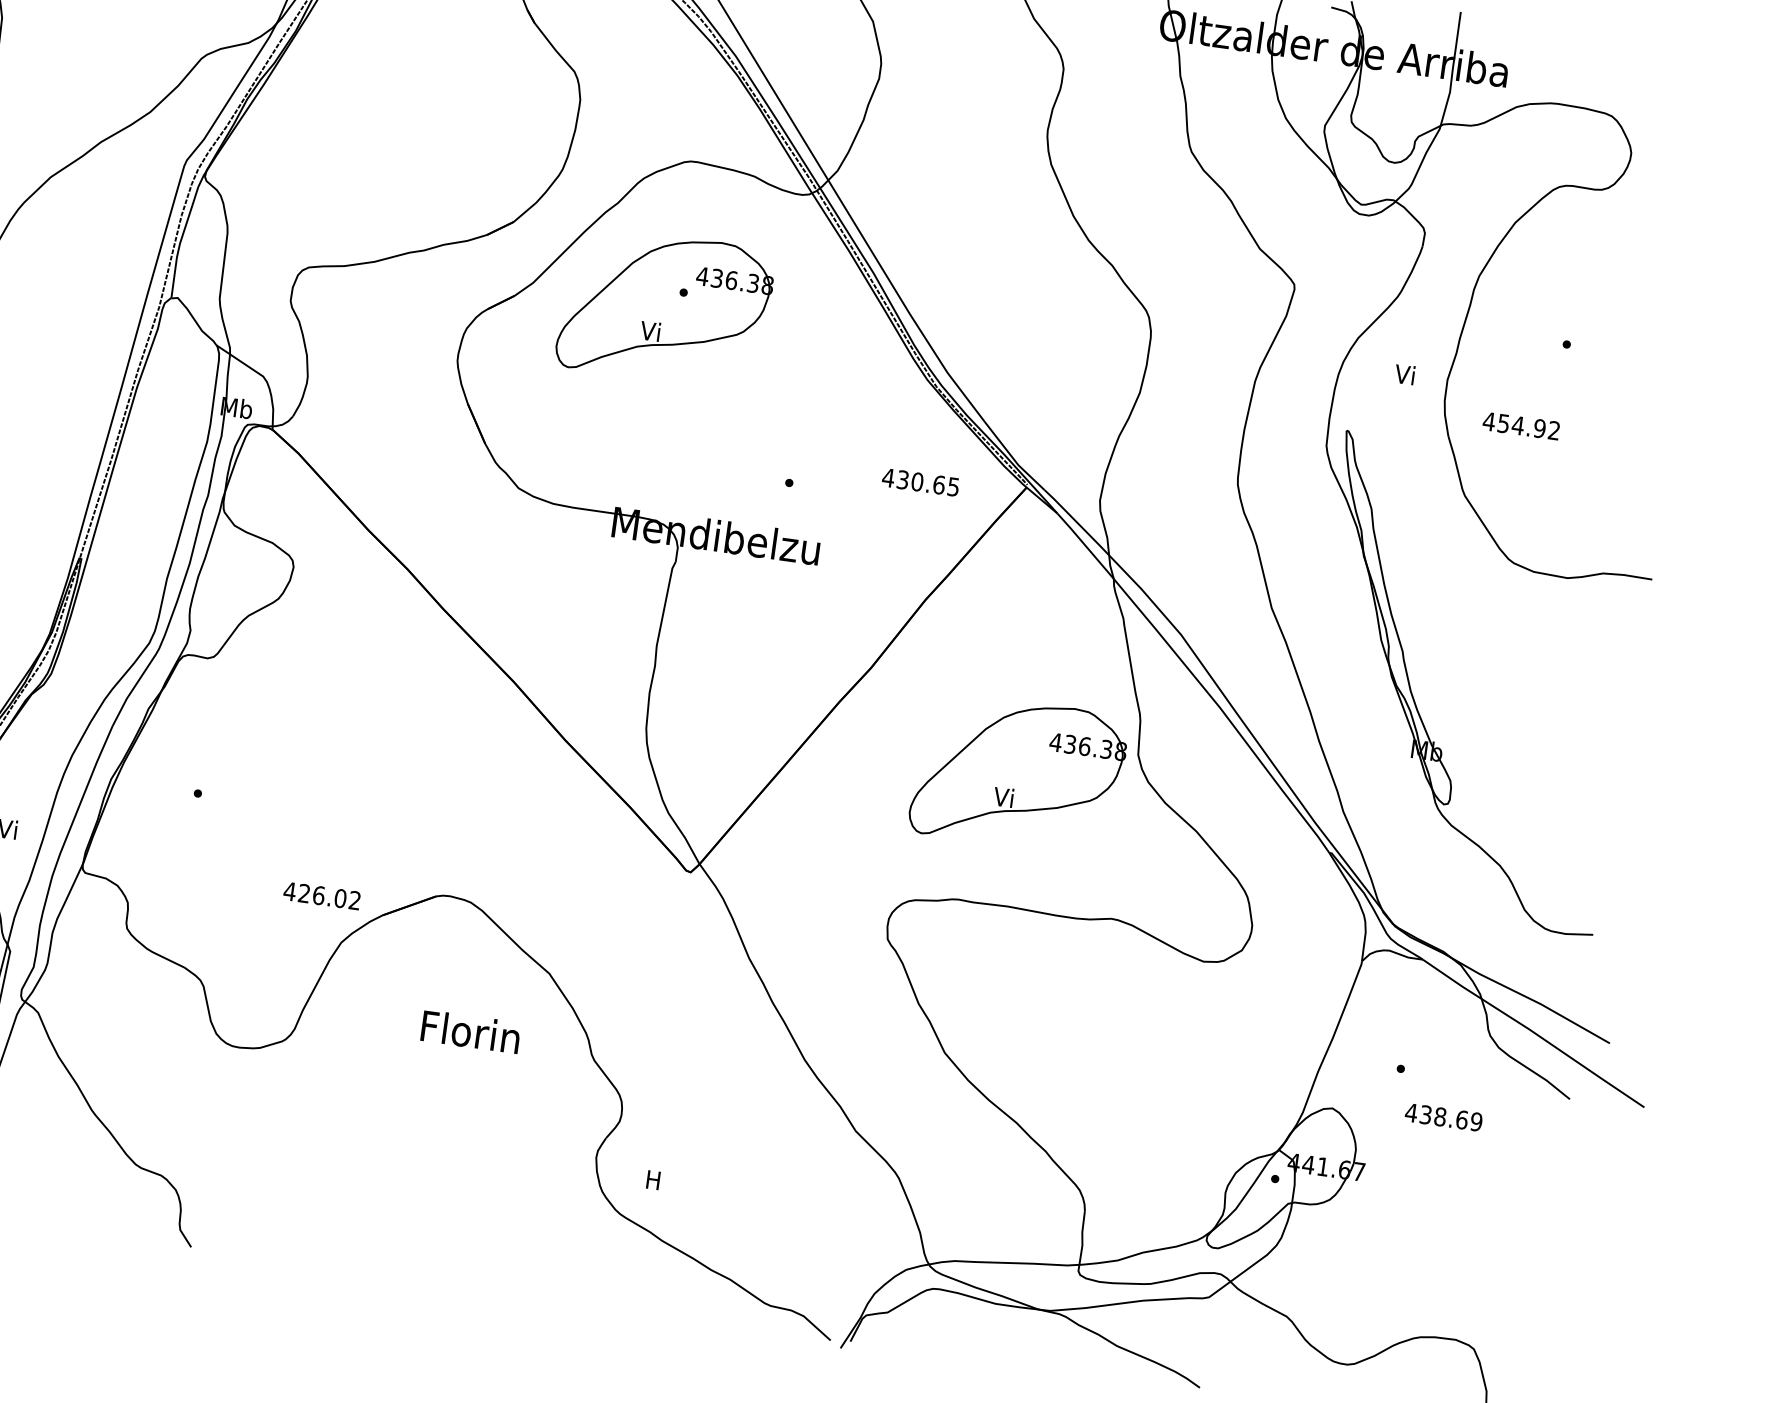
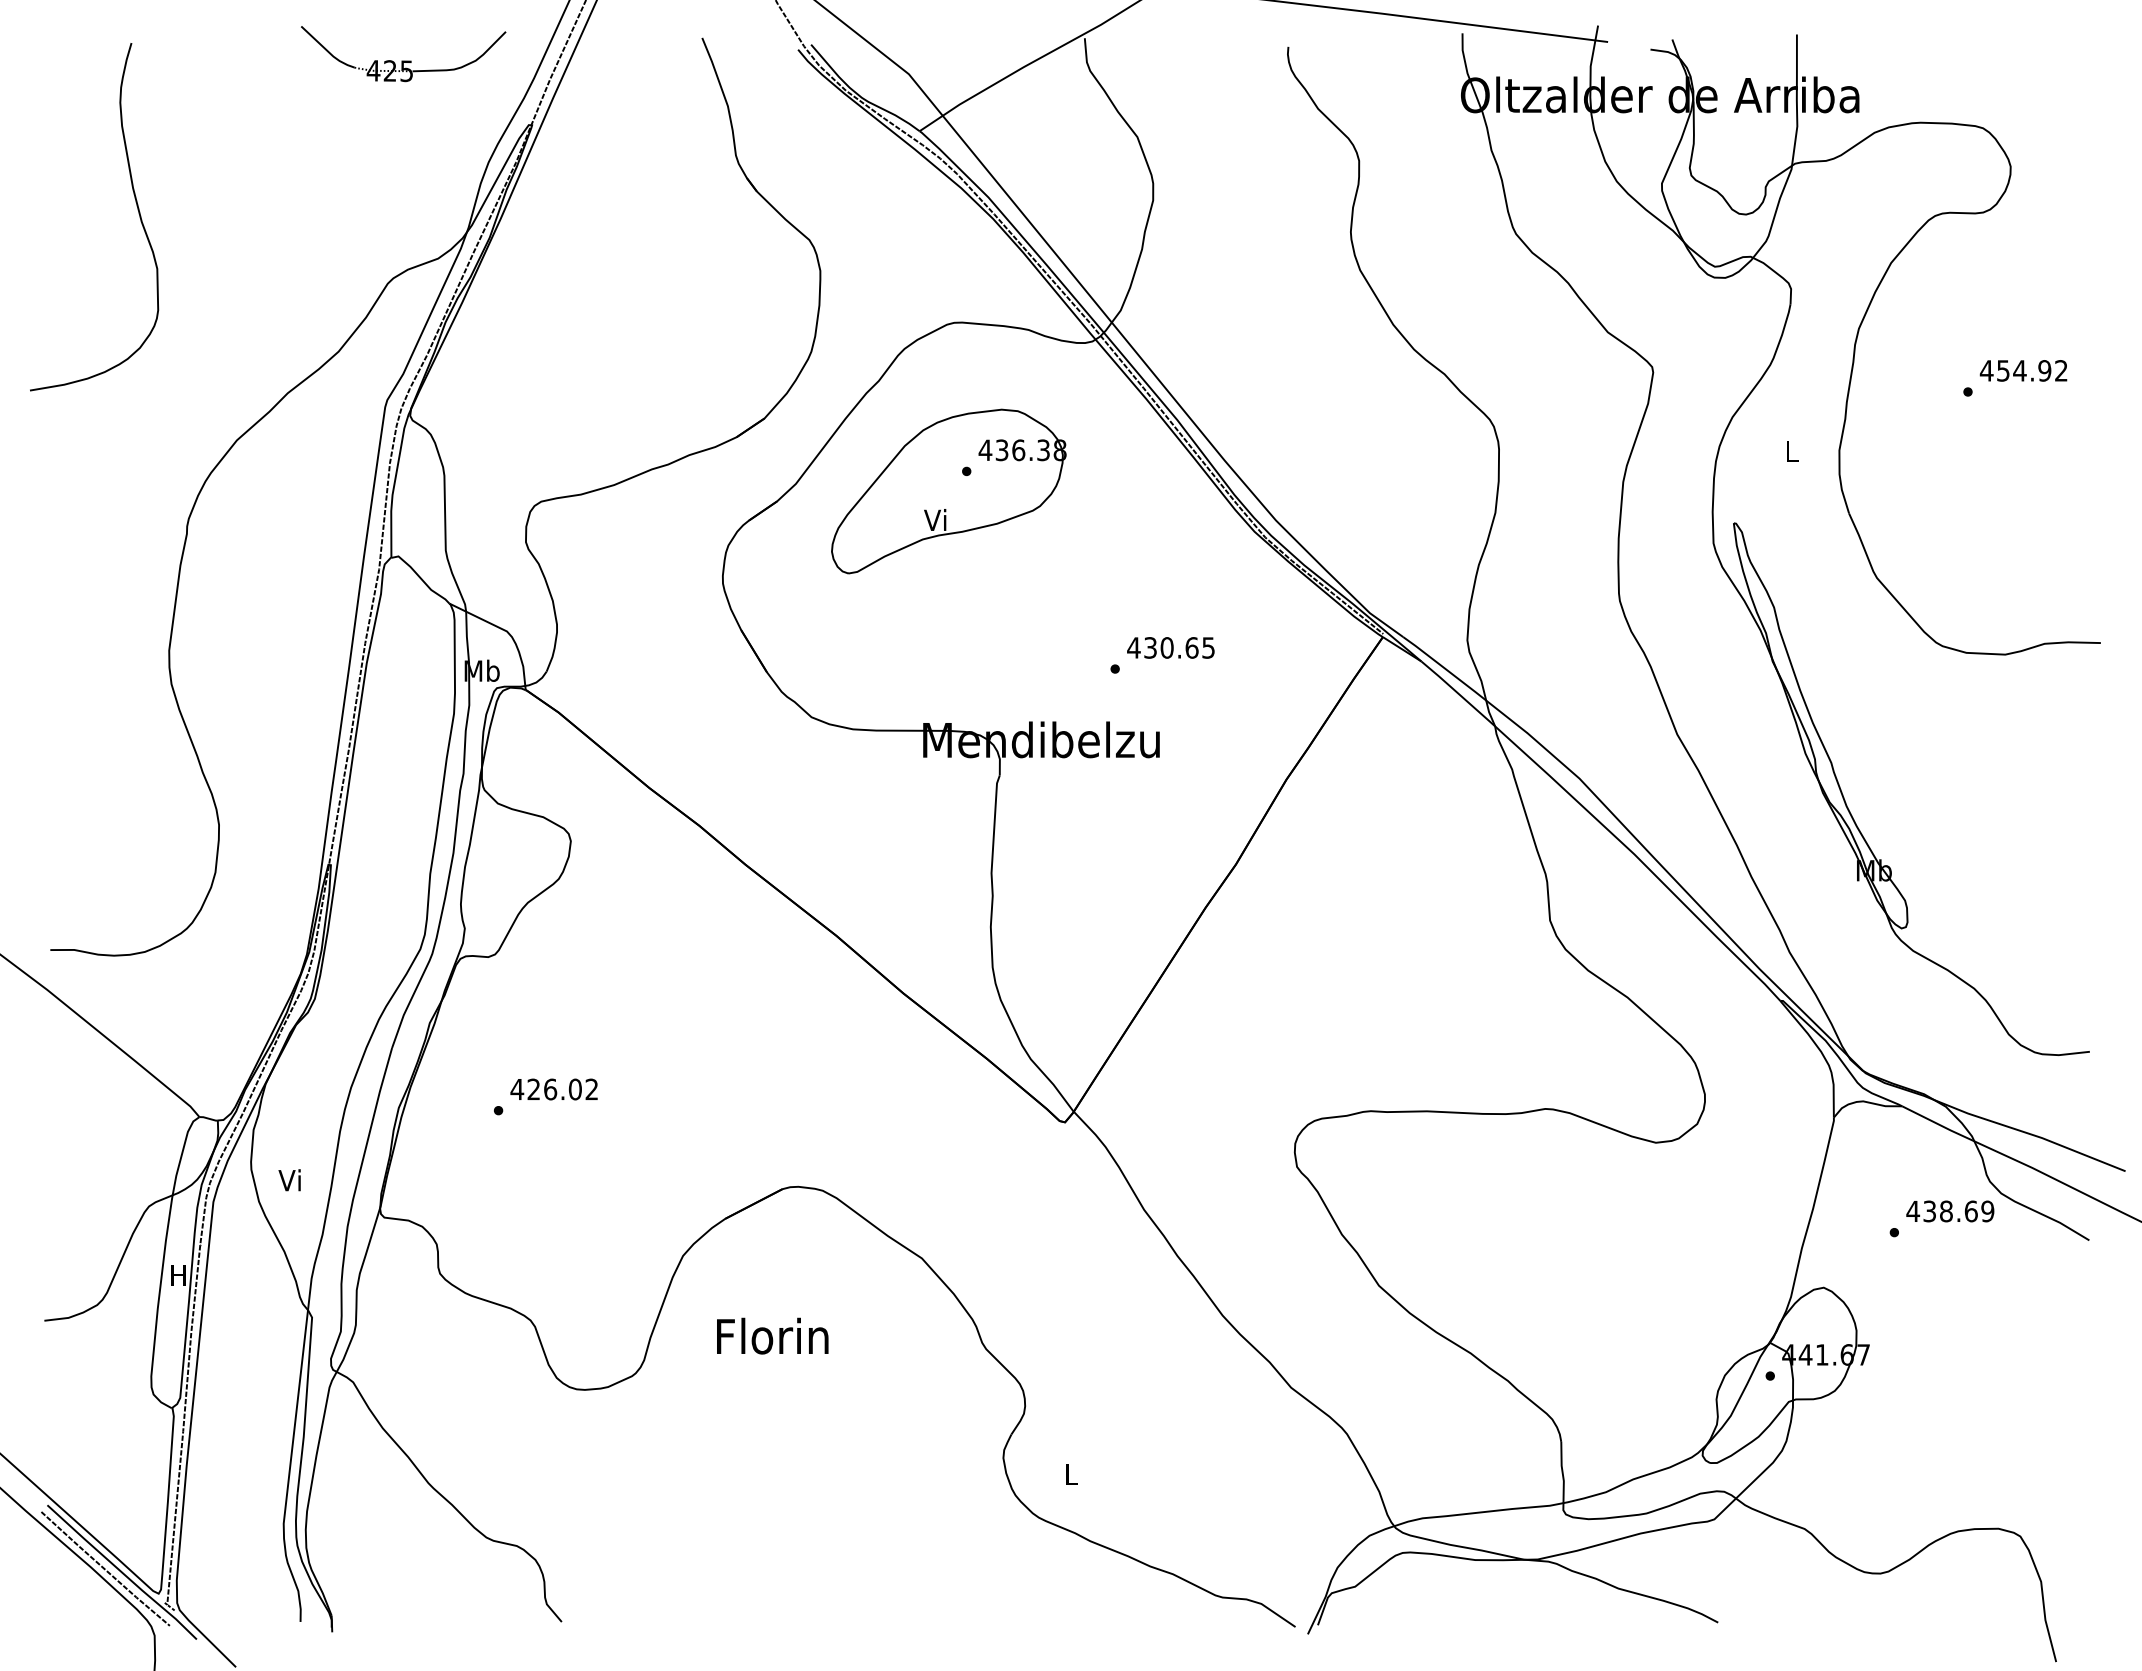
text: (1404, 374) -> (1790, 450), Vi -> L
text: (1521, 425) -> (2023, 370), moved
text: (920, 482) -> (1170, 647), moved
part: (1018, 773) -> (1418, 960), removed
text: (321, 895) -> (553, 1089), moved
text: (470, 1031) -> (772, 1335), moved
text: (1443, 1117) -> (1950, 1211), moved
text: (652, 1180) -> (1070, 1474), H -> L

